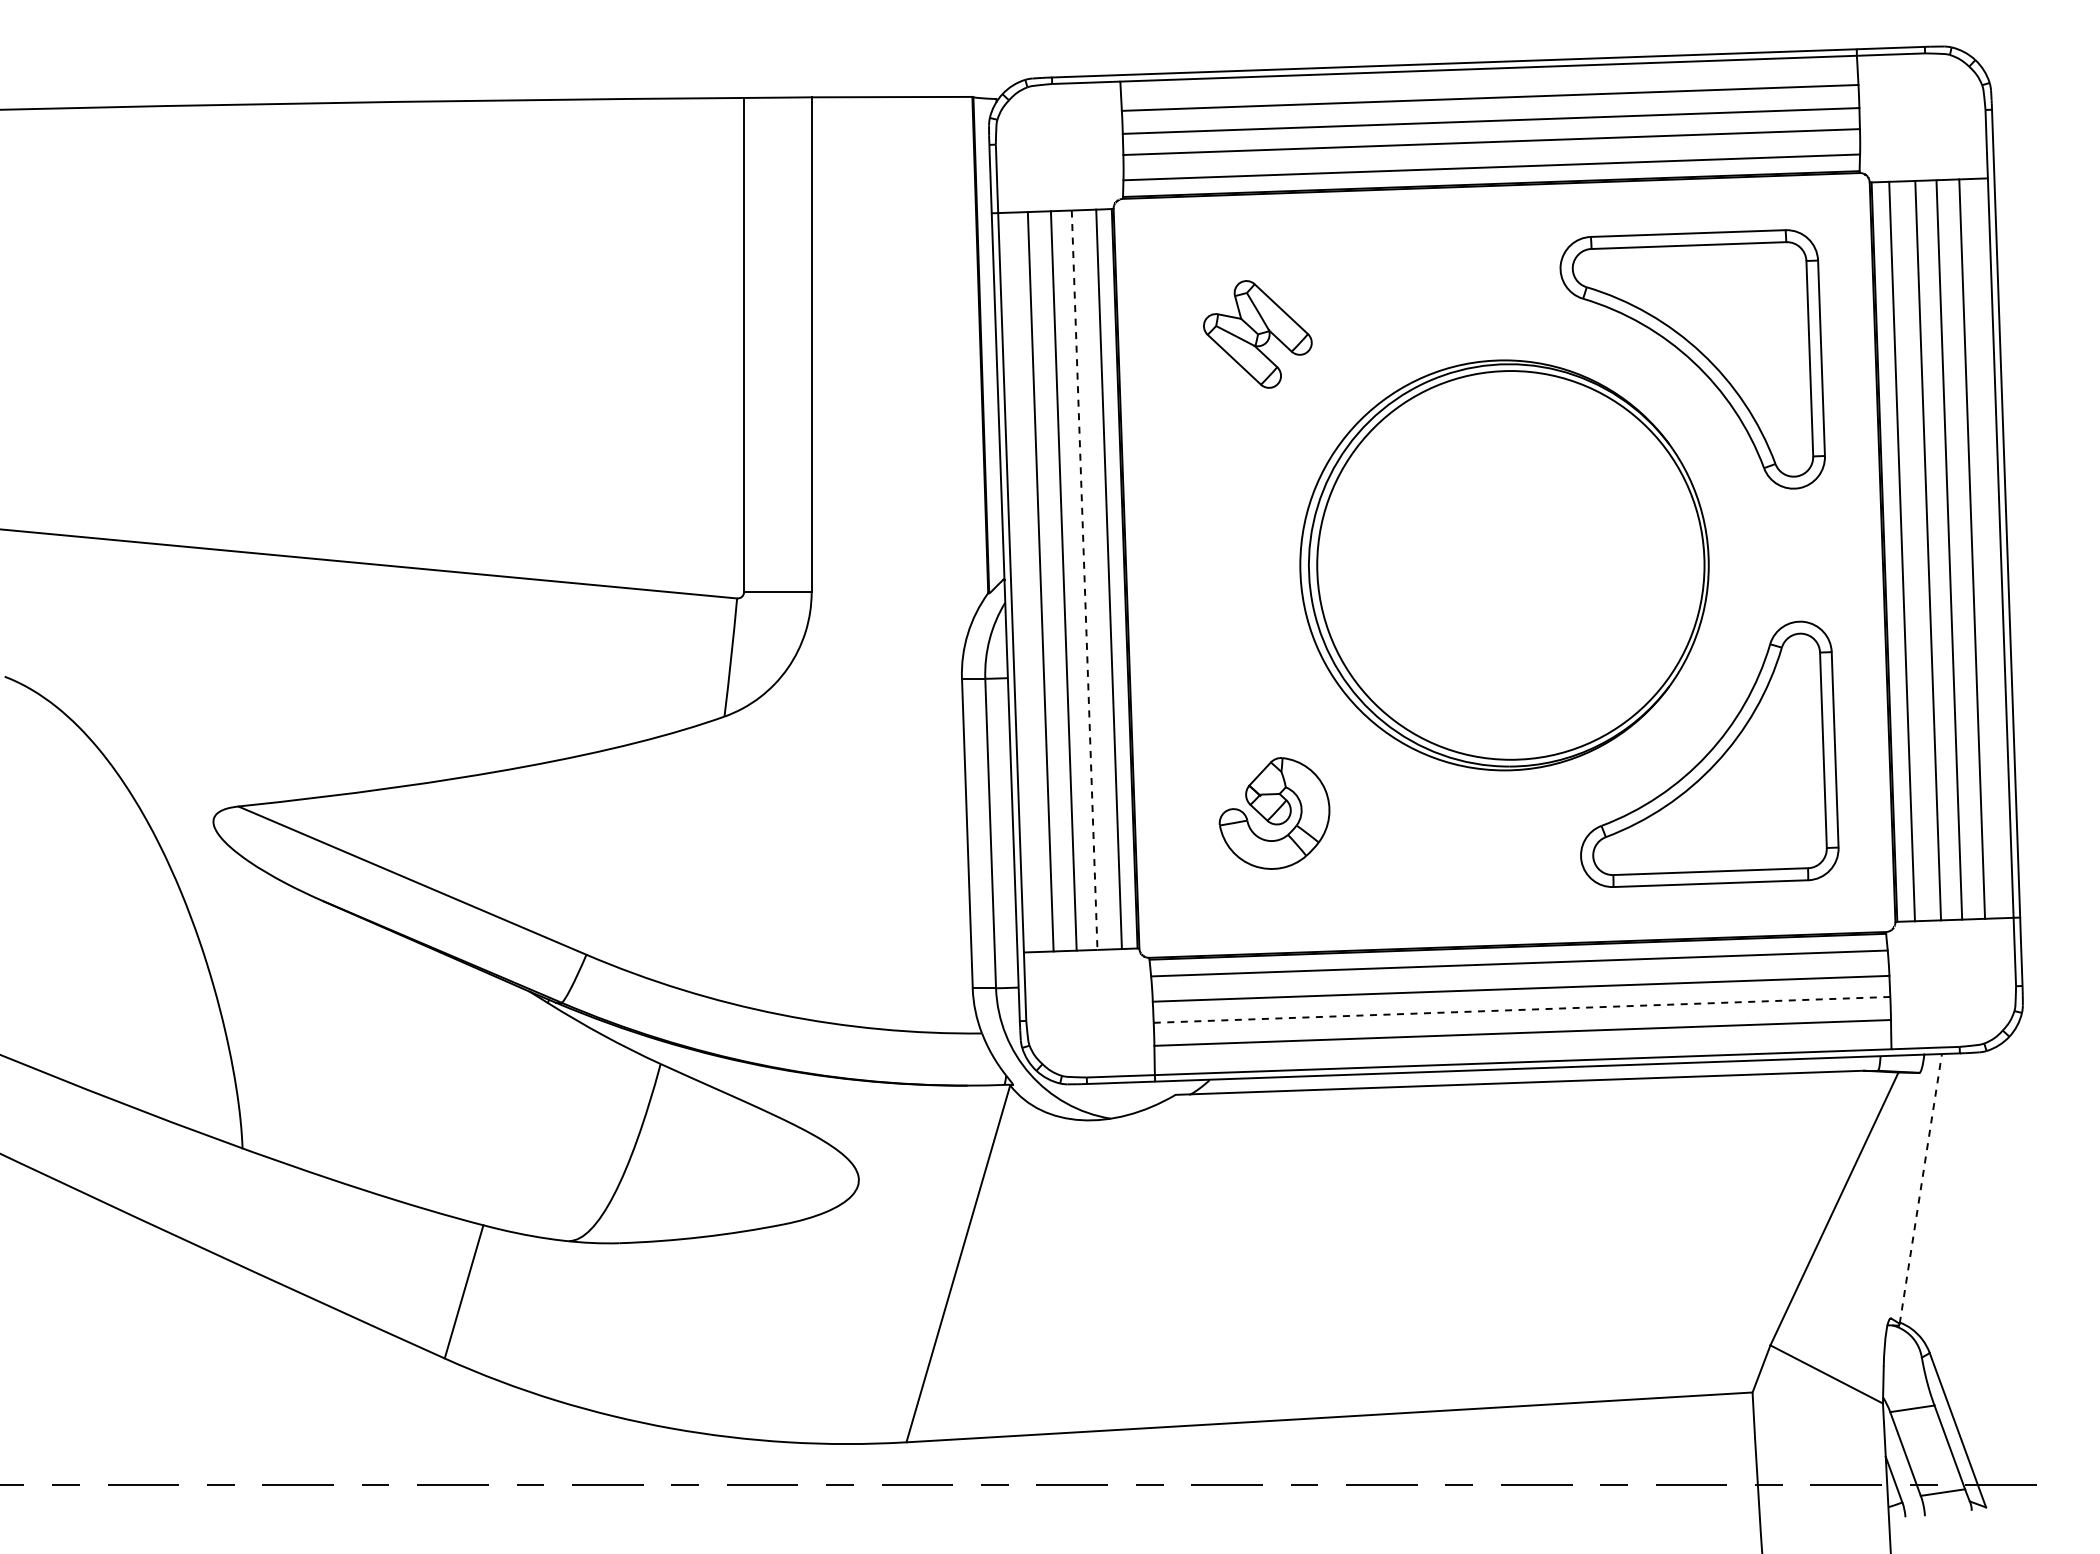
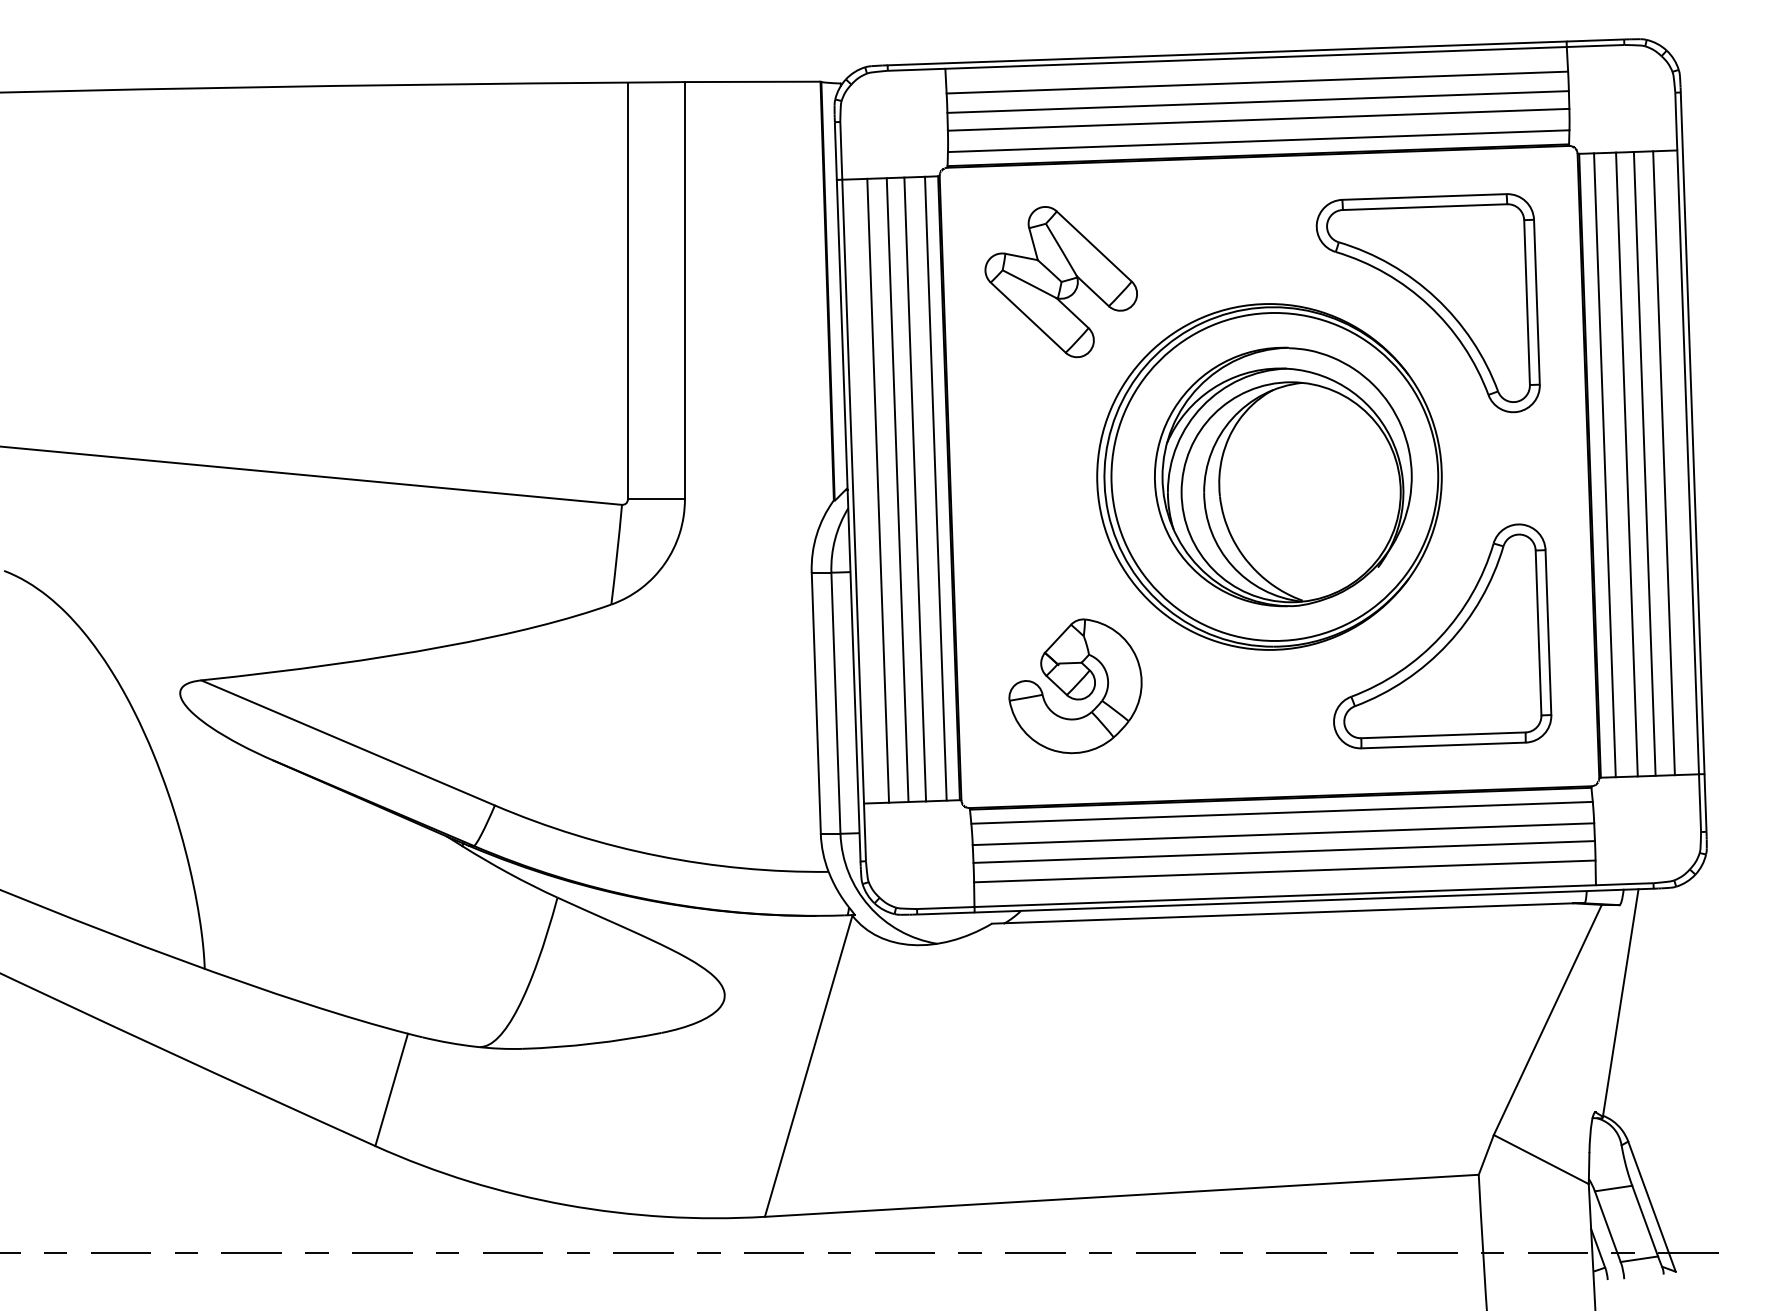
part: (1257, 334) -> (1061, 282), size x1.67
part: (1520, 565) -> (1282, 477), added
line: (1084, 580) -> (915, 489), dashed -> solid
part: (1274, 813) -> (1075, 686), size x1.43
line: (1522, 1009) -> (1284, 851), dashed -> solid
line: (1920, 1188) -> (1620, 1002), dashed -> solid

